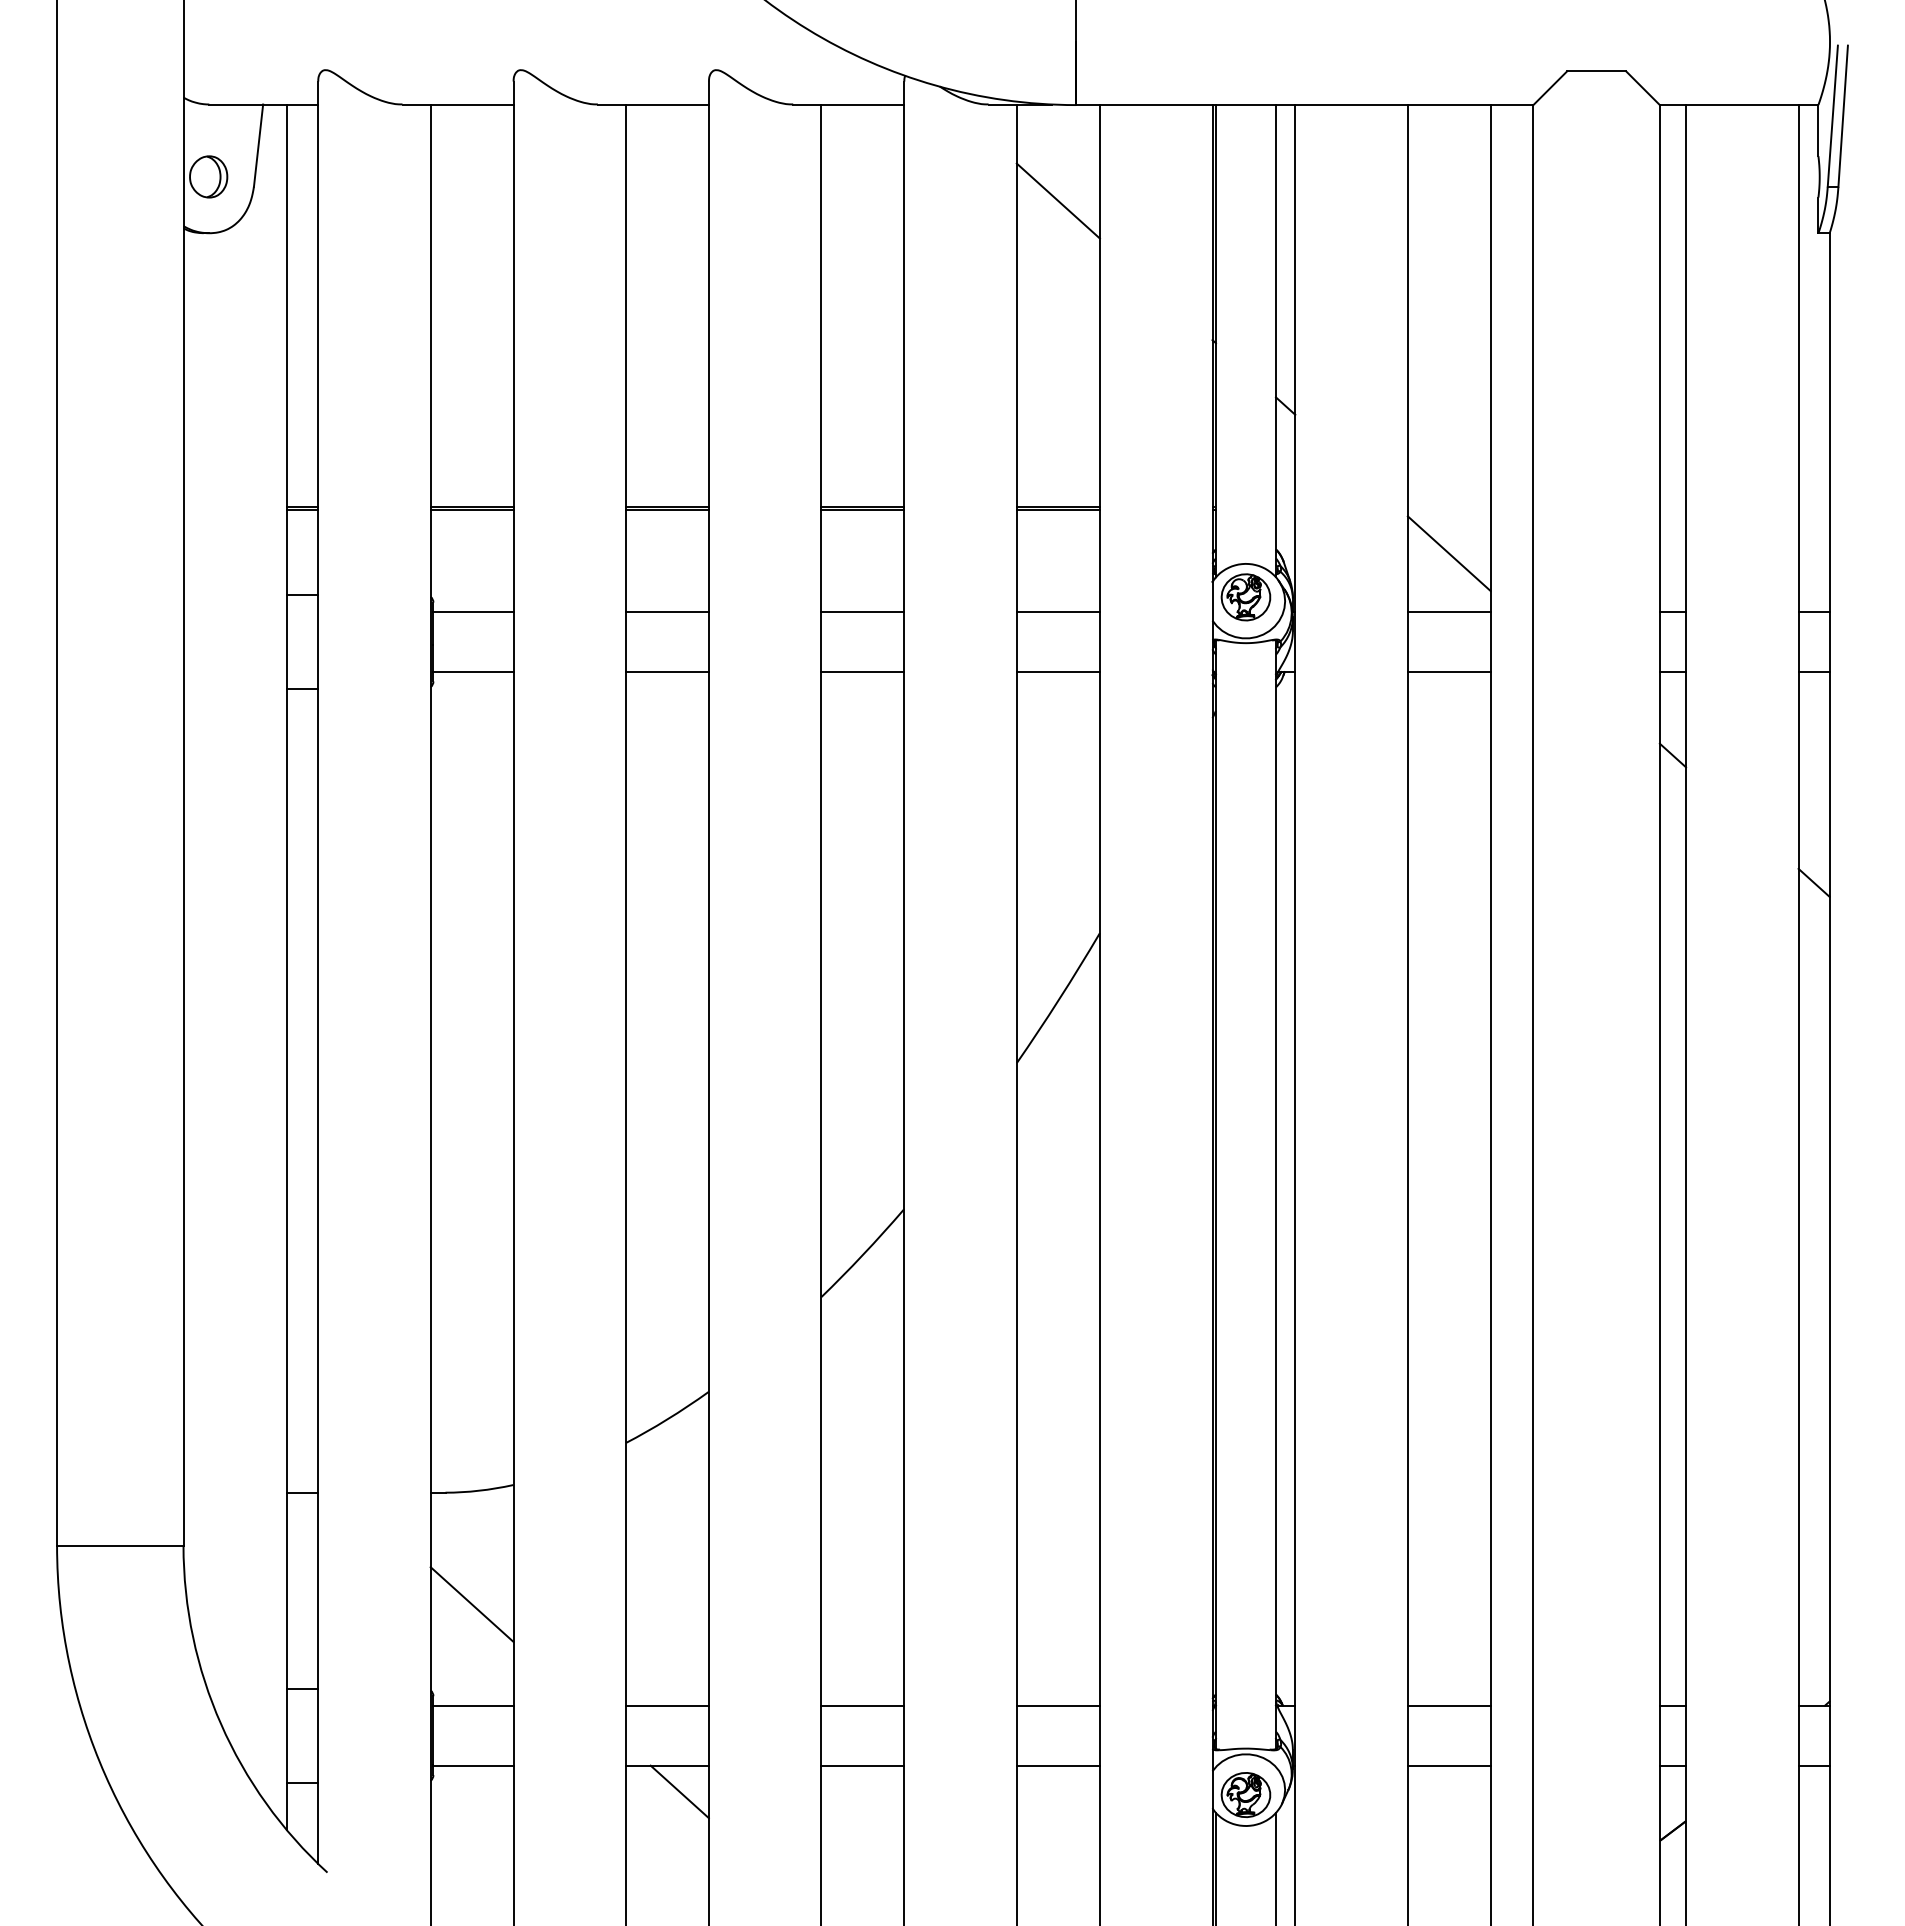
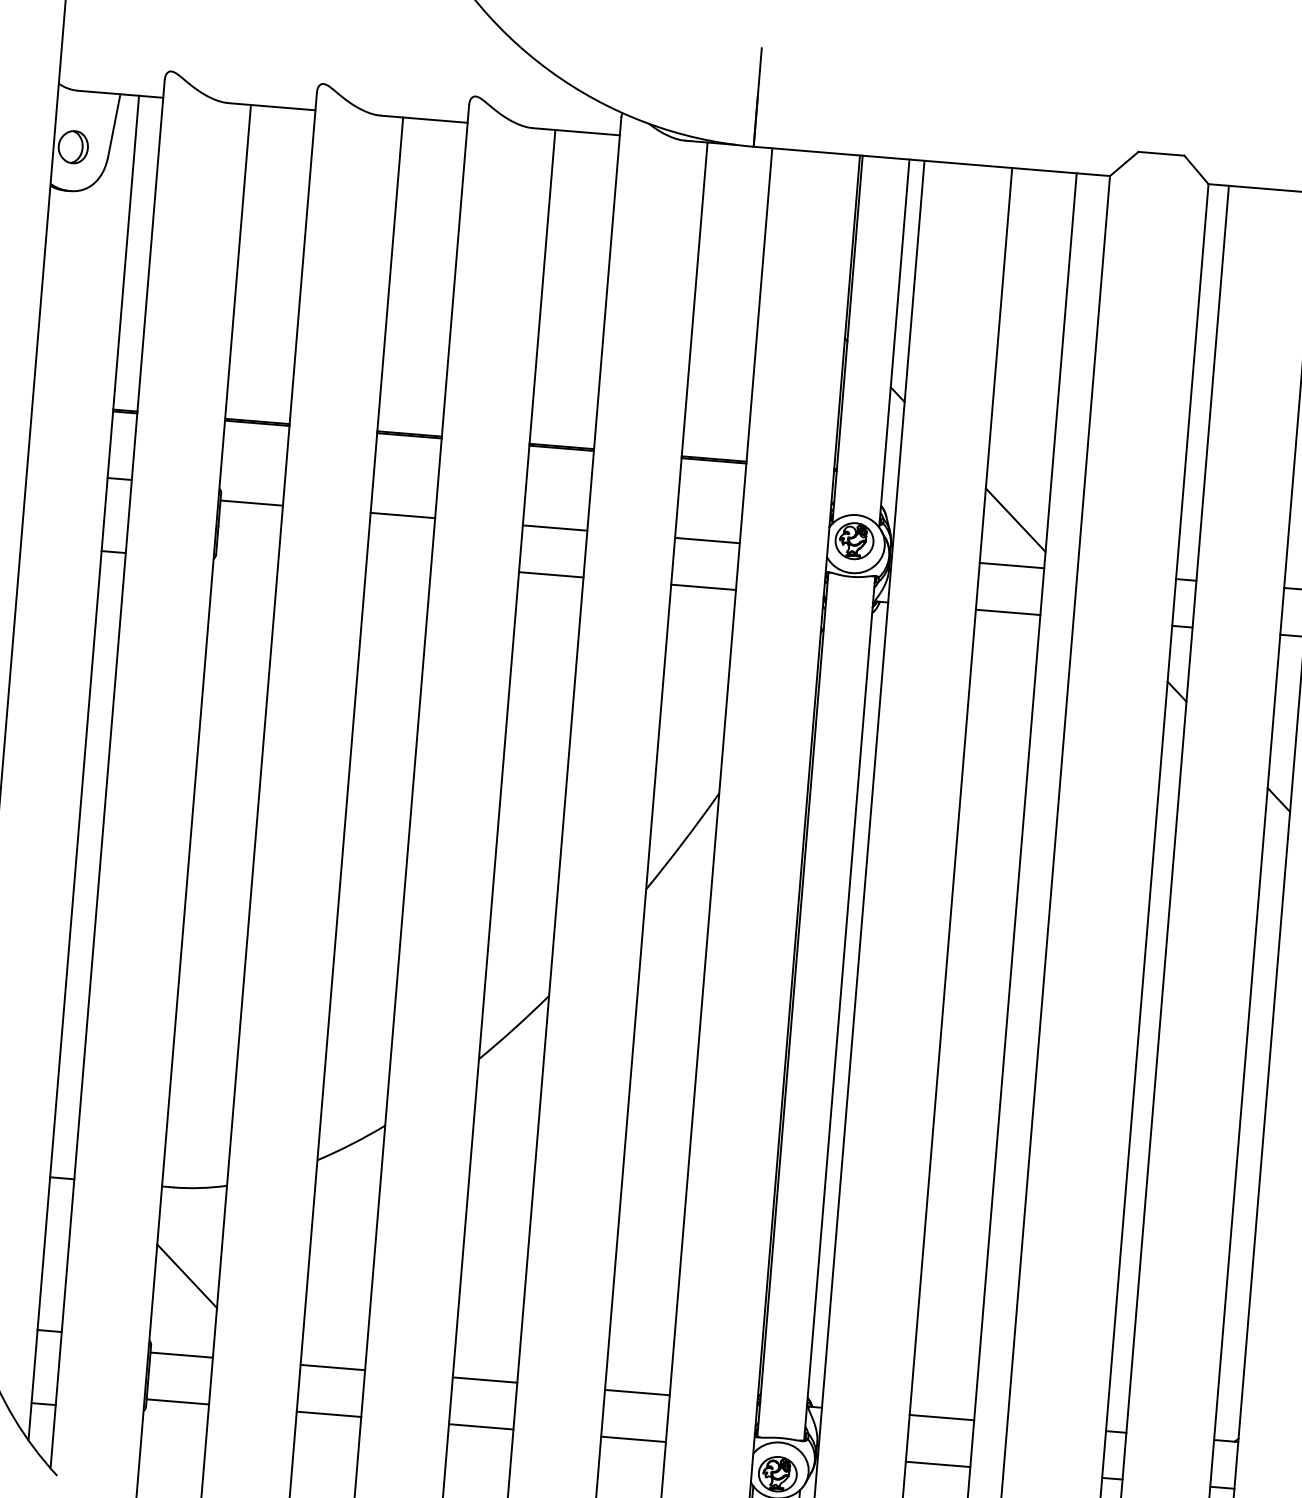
line: (1057, 200) -> (733, 219), removed
line: (473, 672) -> (247, 550), removed
line: (667, 672) -> (399, 562), removed
line: (679, 1791) -> (336, 1435), removed

